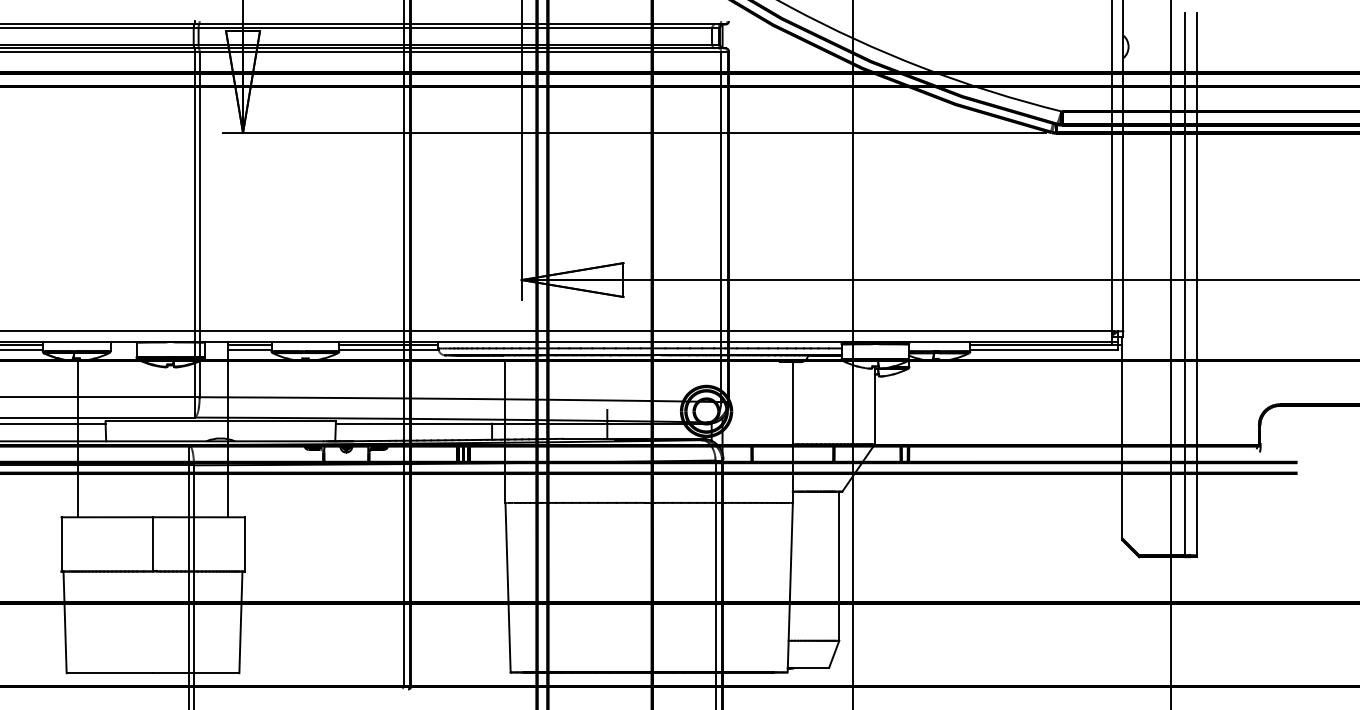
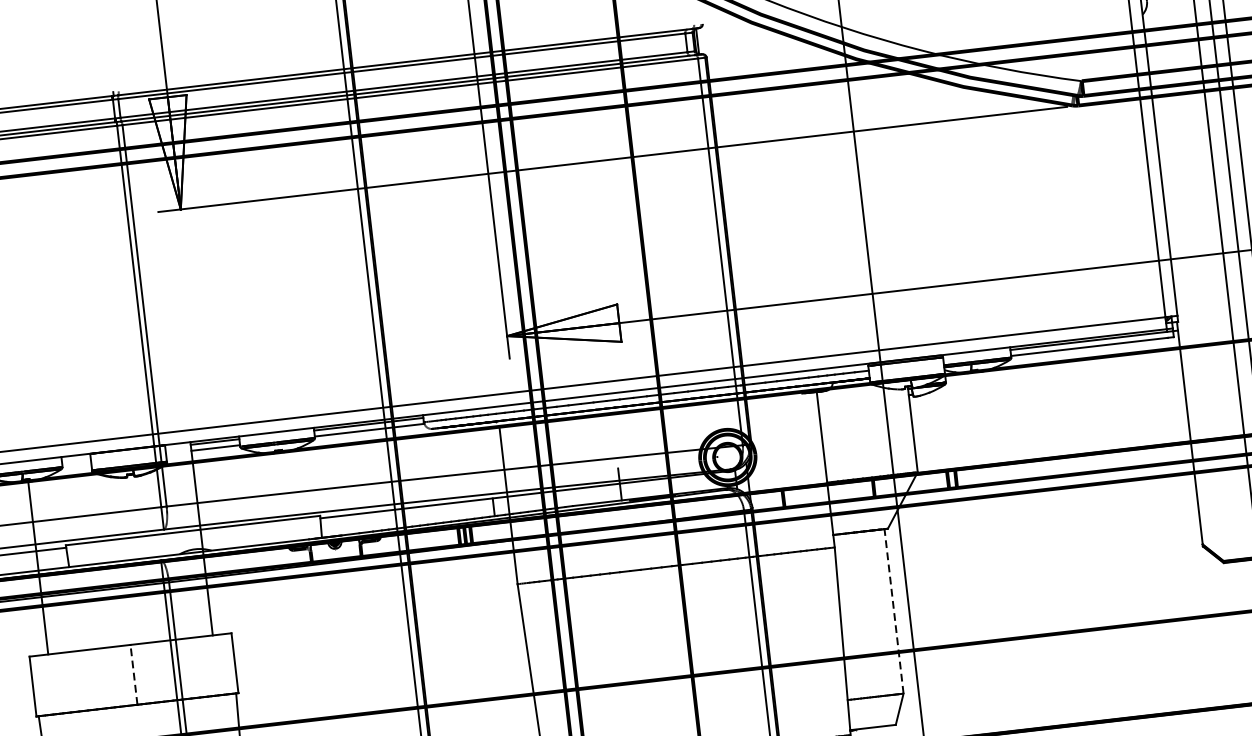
line: (153, 543) -> (134, 673), solid -> dashed
line: (839, 566) -> (894, 611), solid -> dashed

